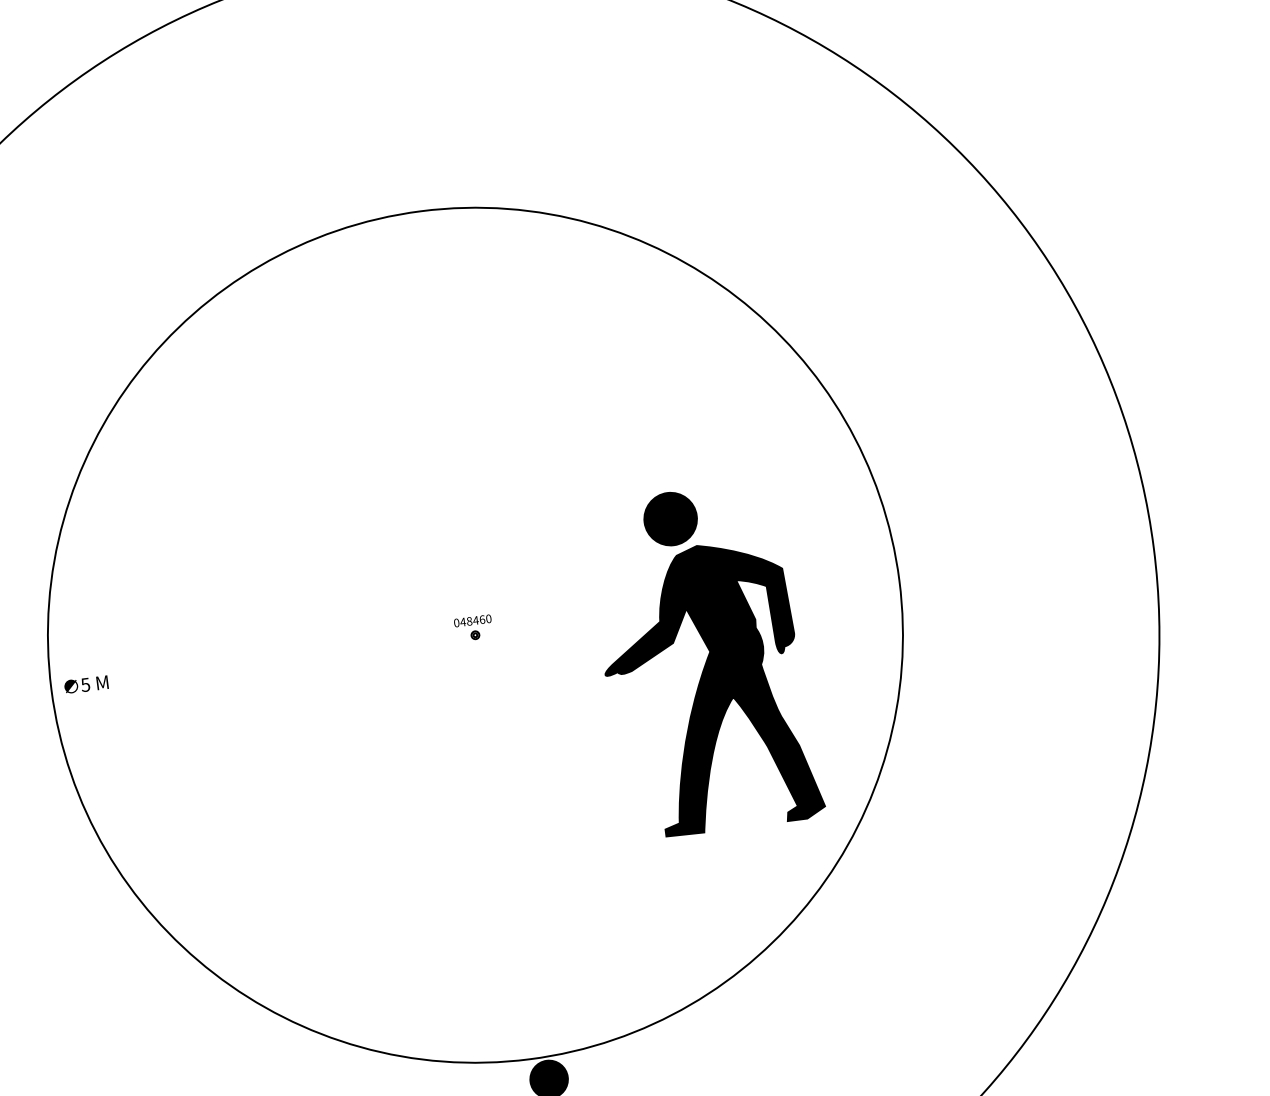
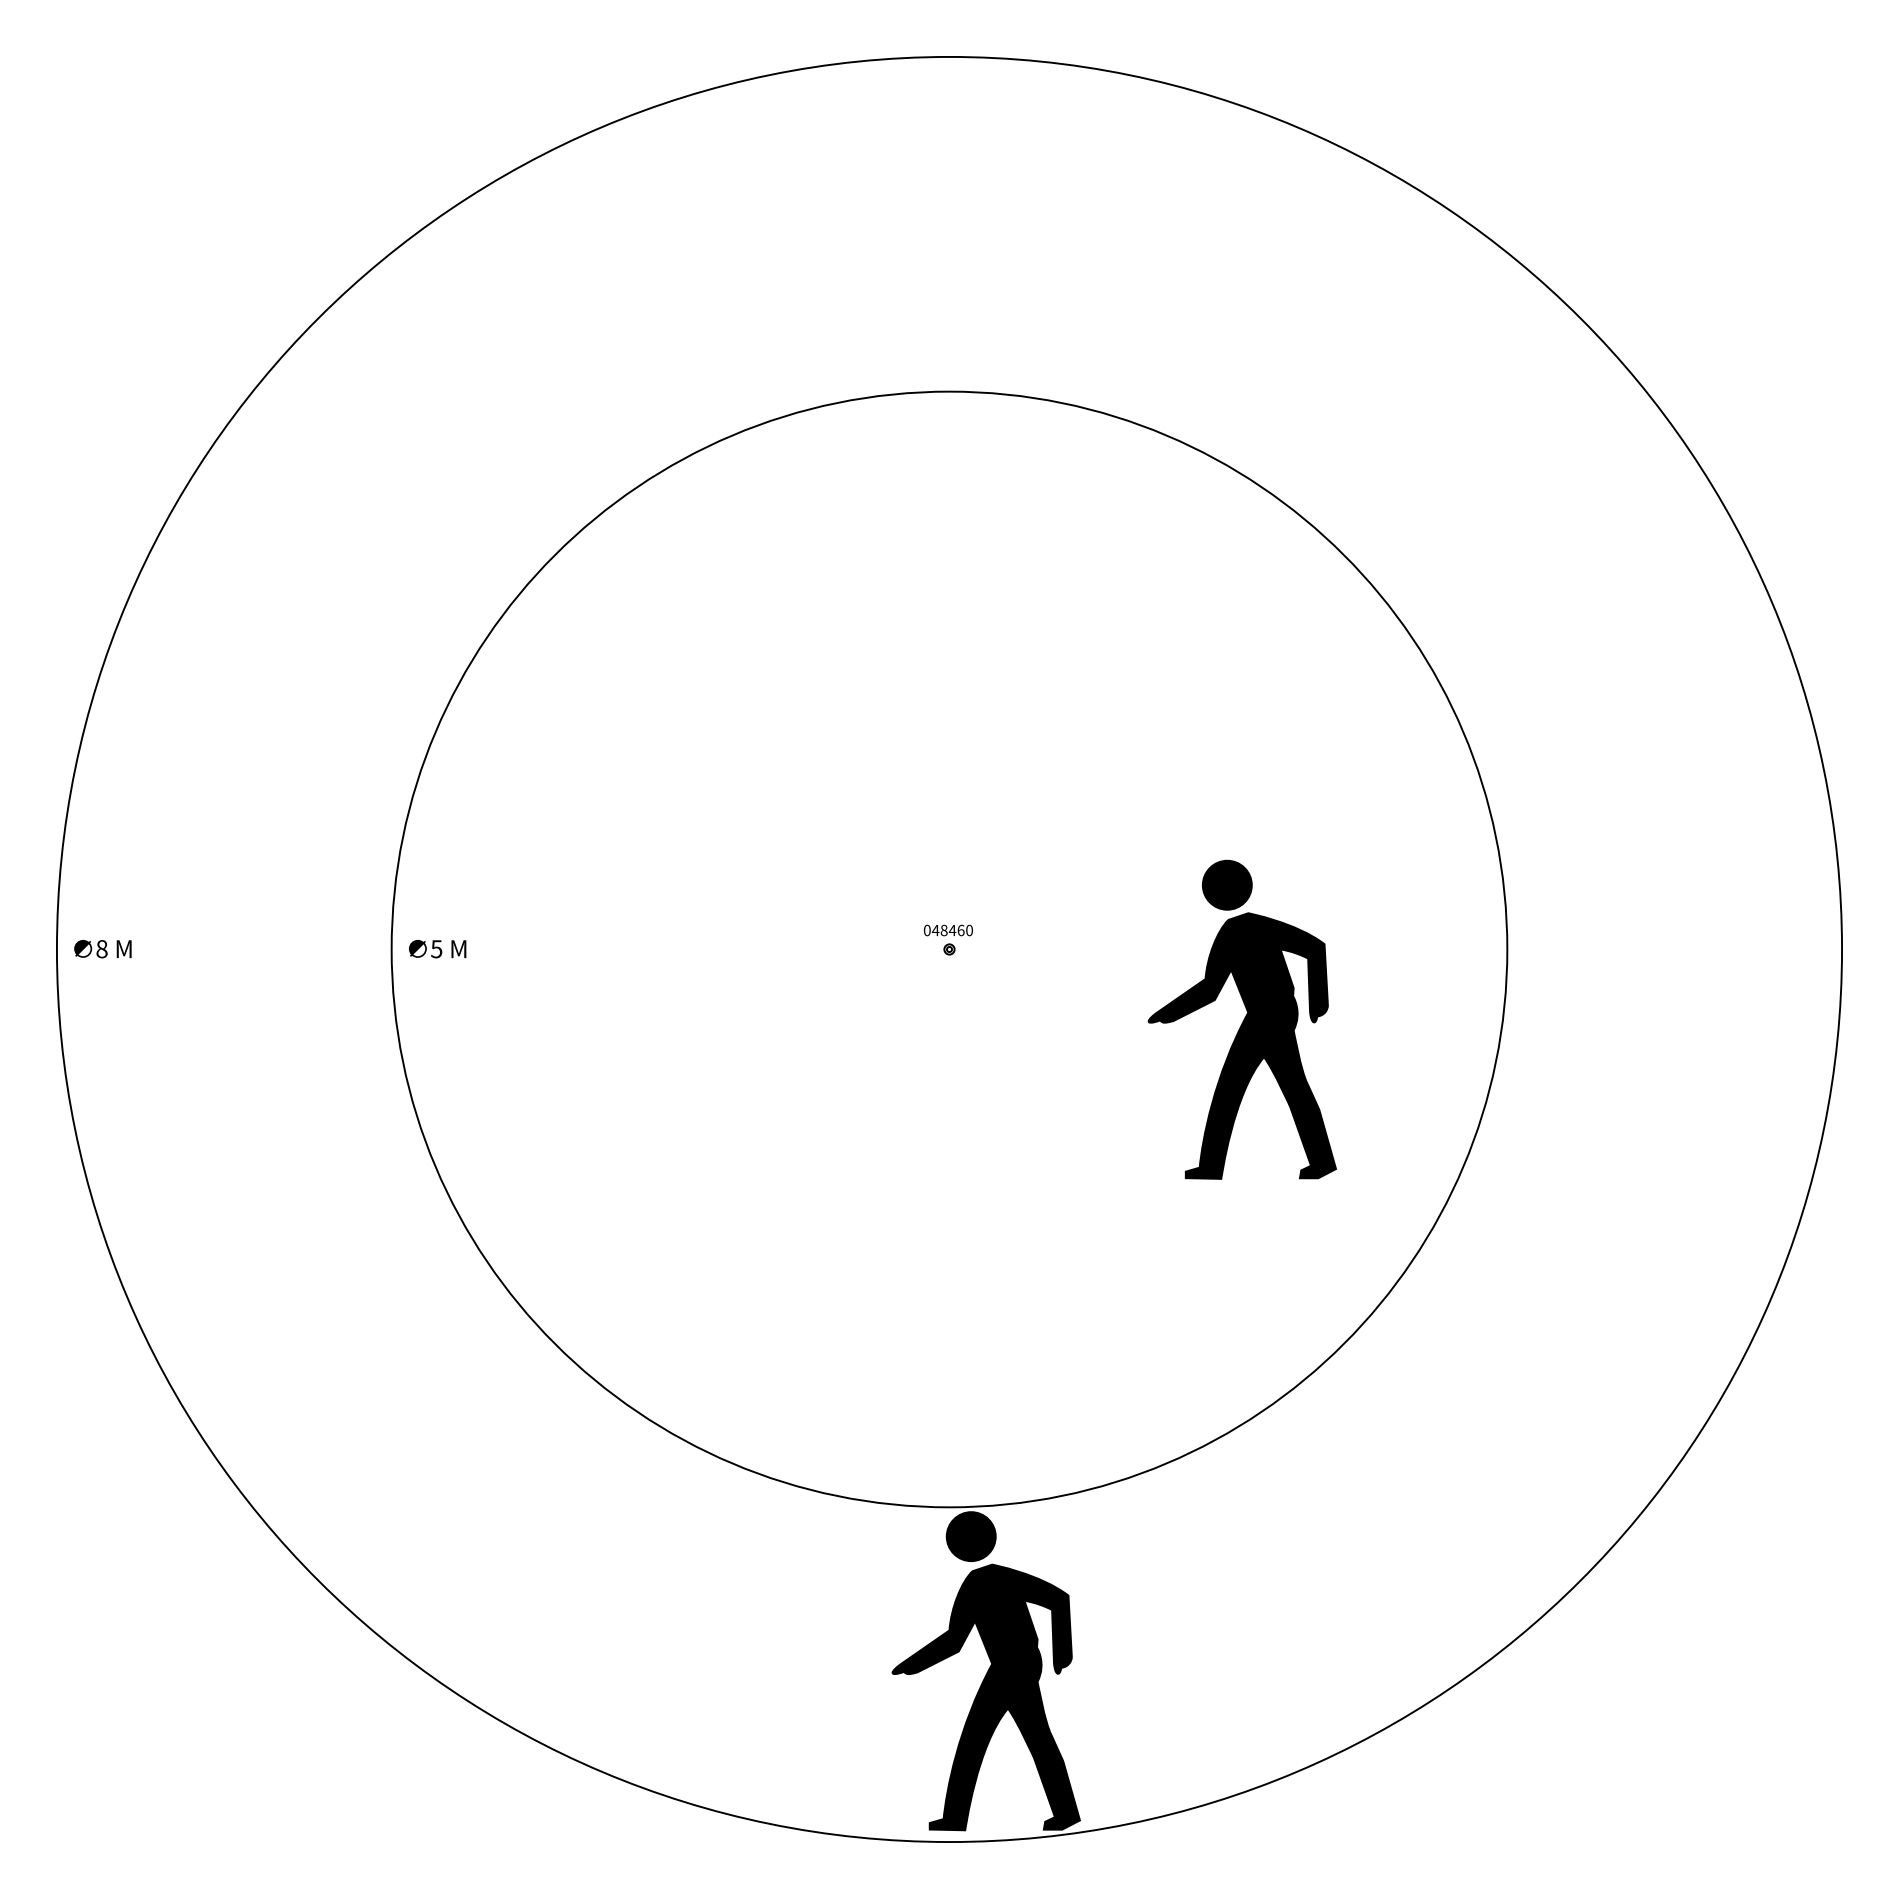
part: (704, 660) -> (1241, 1019), size x0.71

